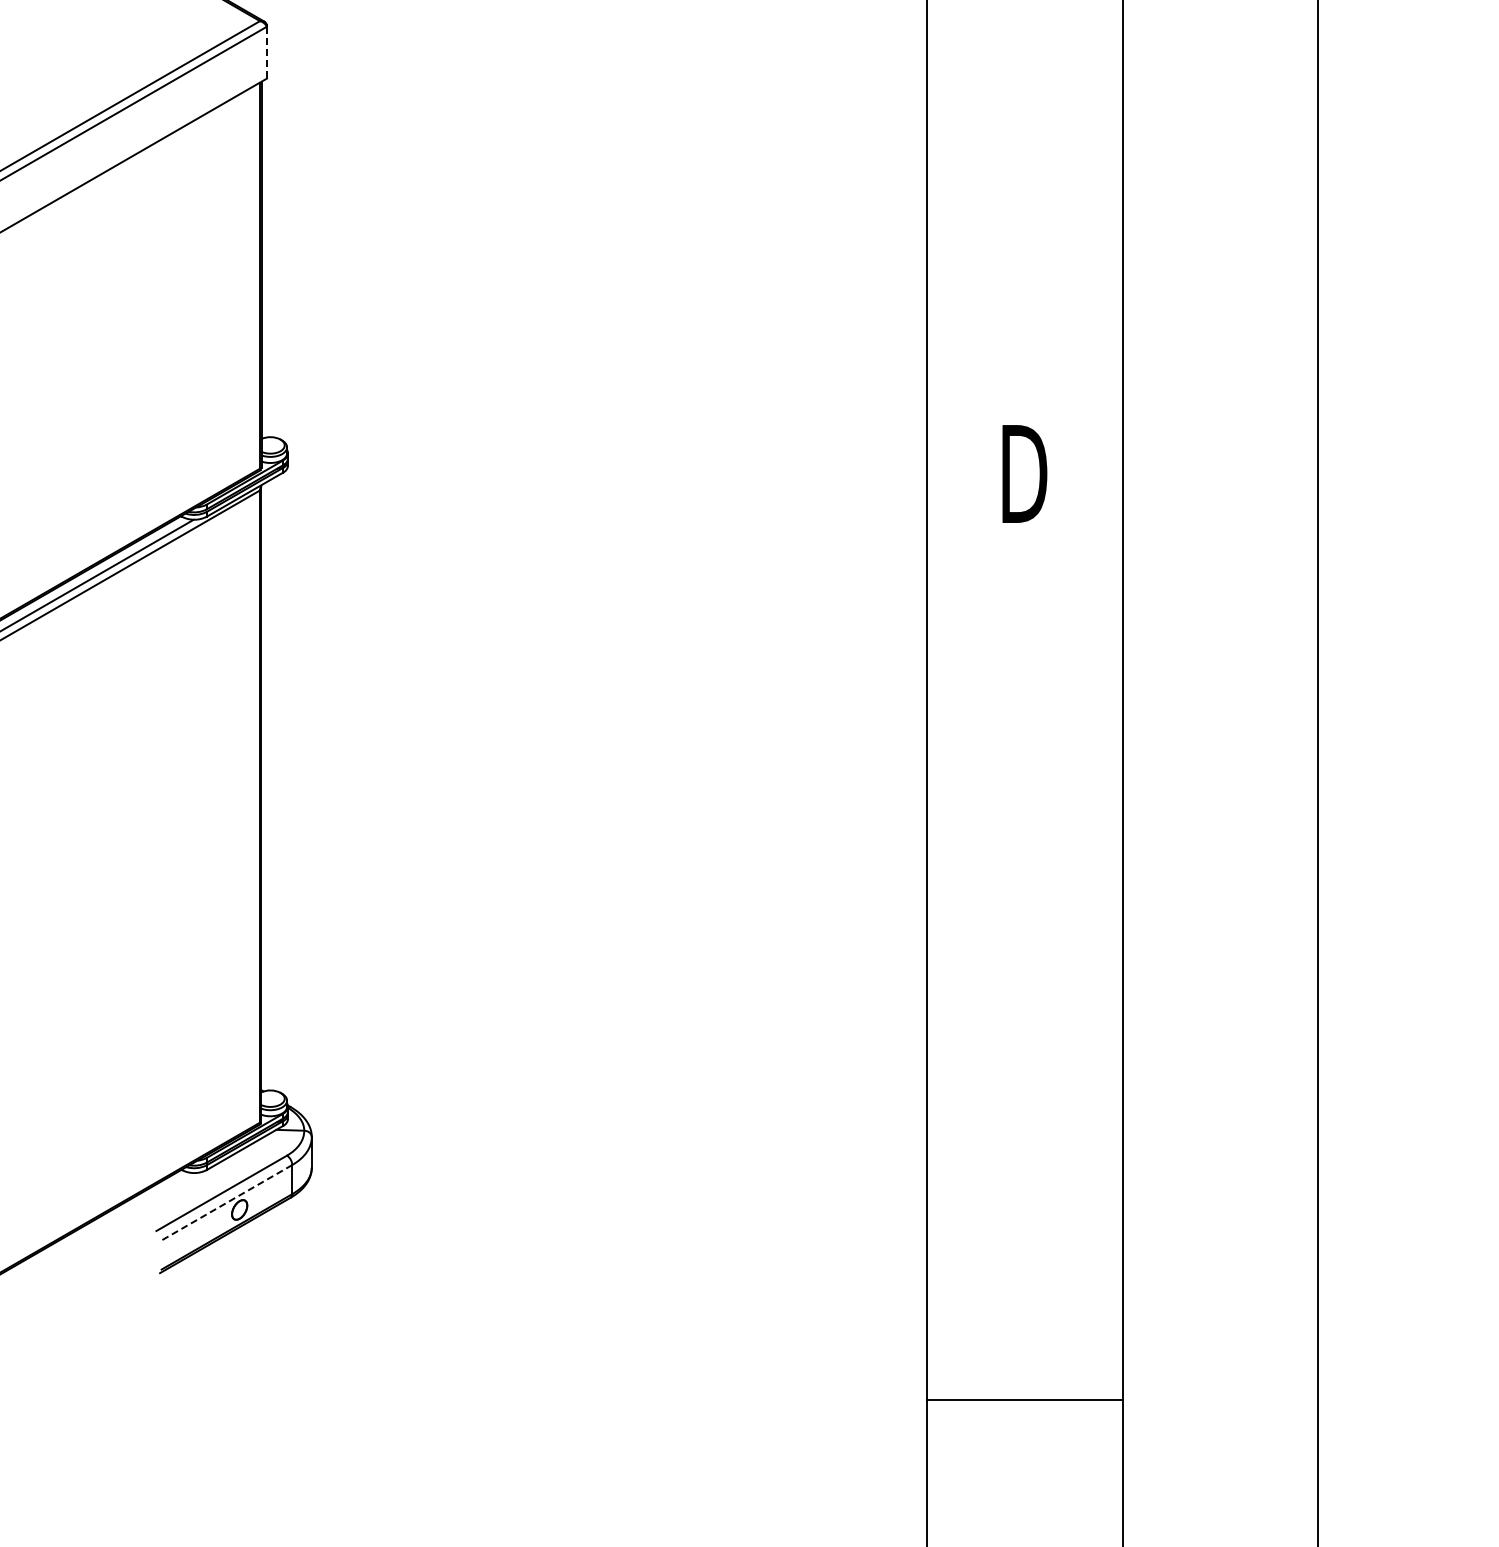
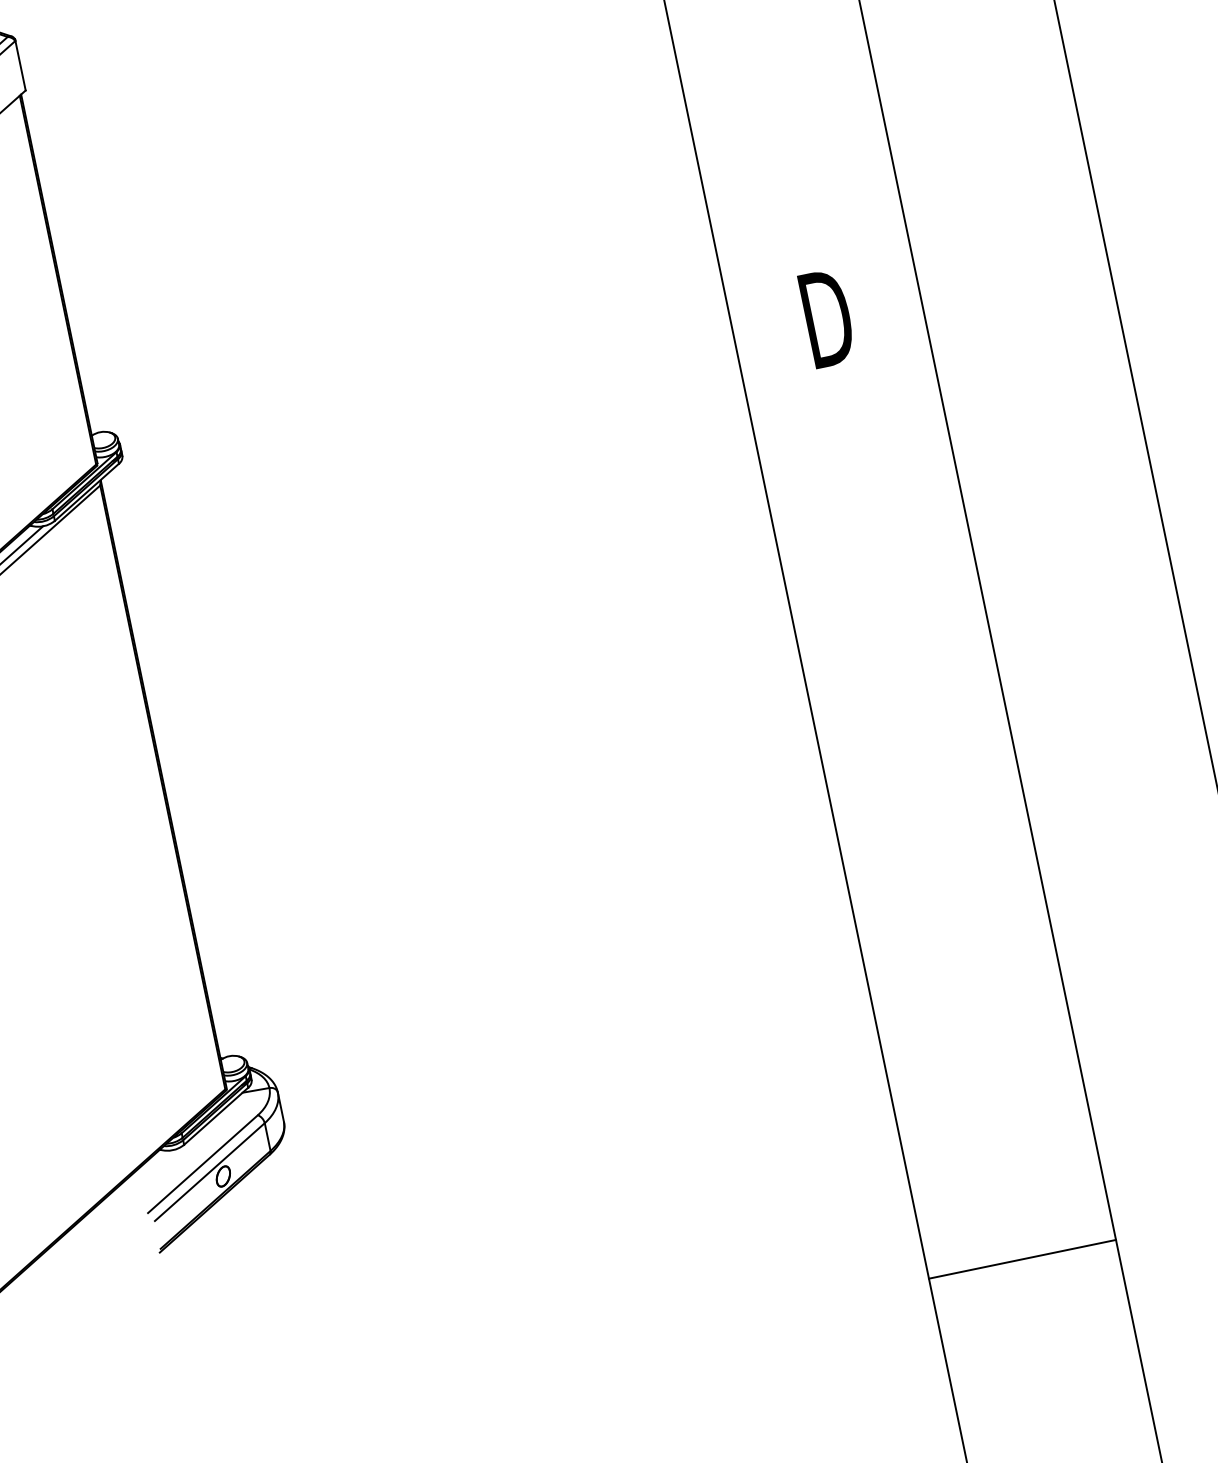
line: (266, 52) -> (20, 65), dashed -> solid
line: (226, 1202) -> (209, 1171), dashed -> solid
line: (1024, 1400) -> (1022, 1259), moved

